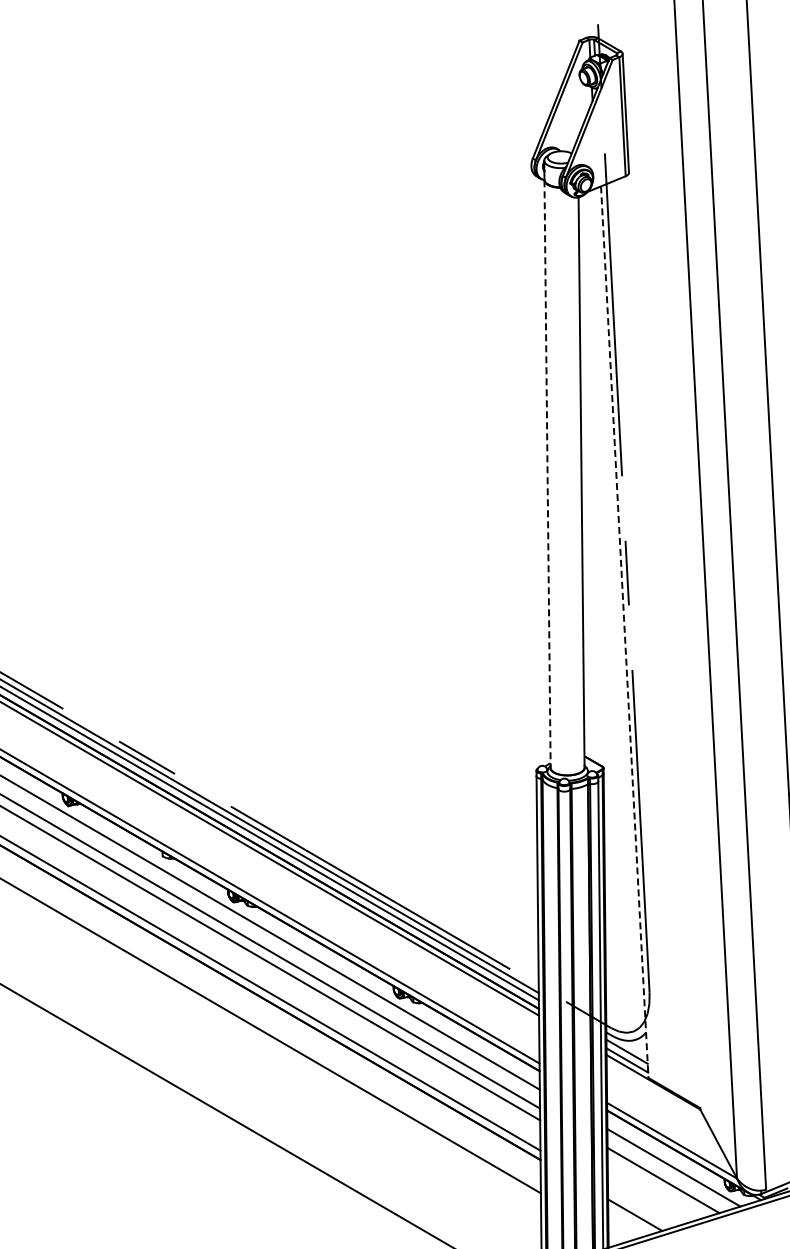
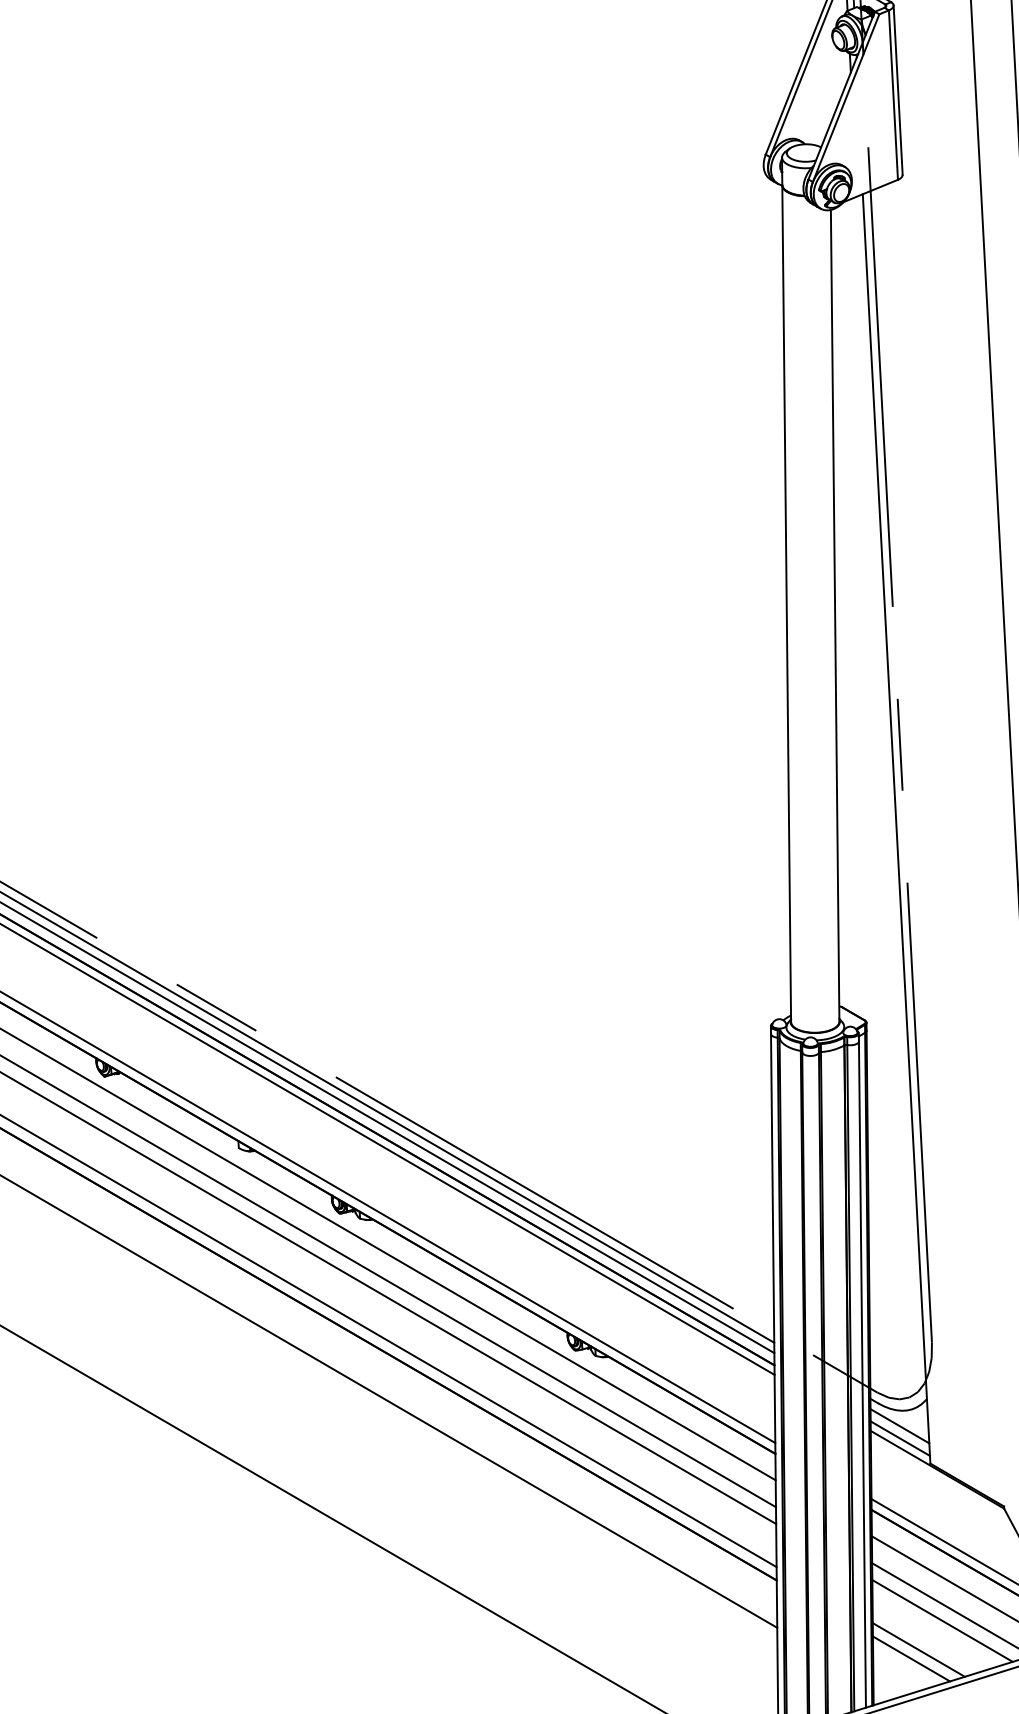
line: (547, 474) -> (786, 604), dashed -> solid
line: (624, 632) -> (896, 829), dashed -> solid
line: (656, 1188) -> (941, 1620), added
line: (640, 1208) -> (919, 1649), added

